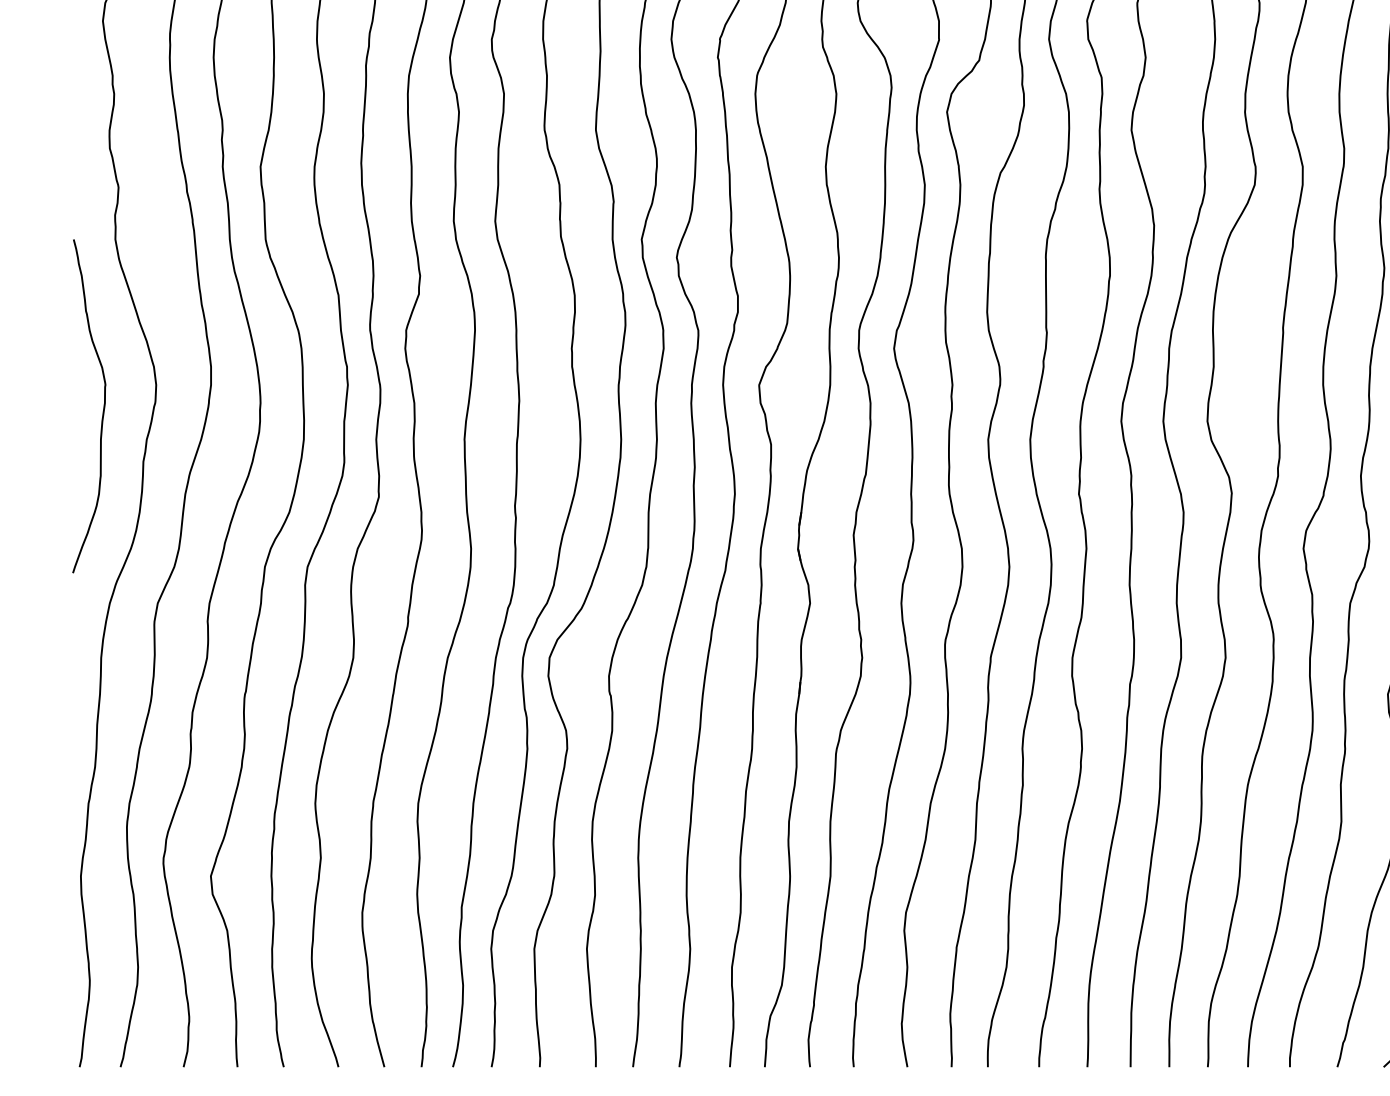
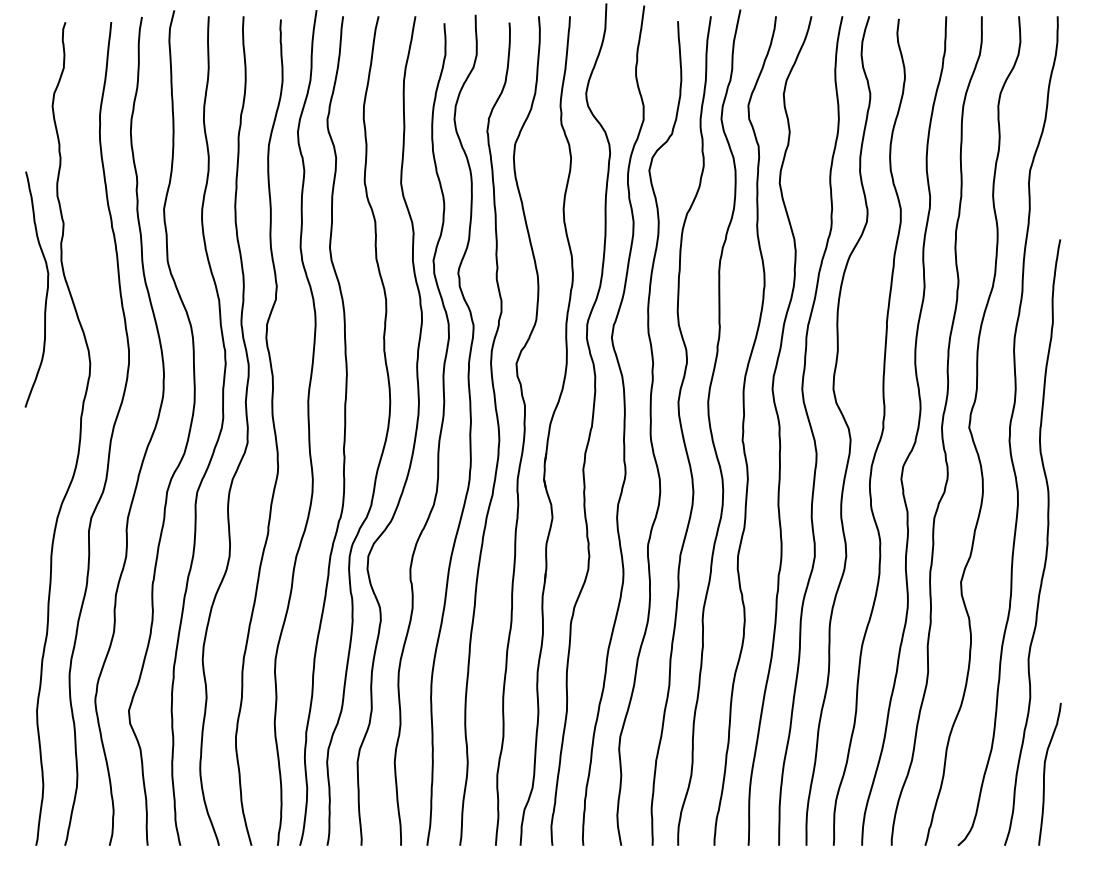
curve: (102, 406) -> (46, 289), moved

